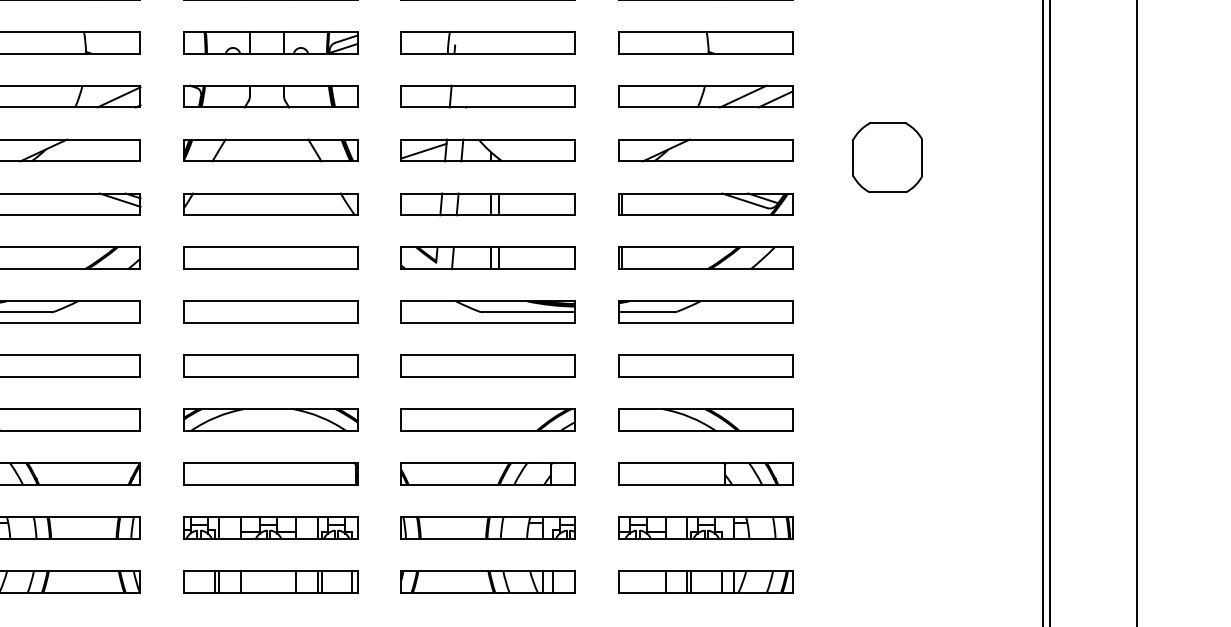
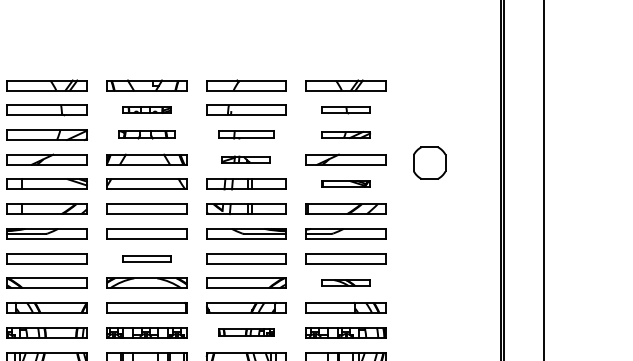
part: (270, 41) -> (146, 109), size x0.6
part: (704, 43) -> (345, 110), size x0.6
part: (270, 95) -> (146, 134), size x0.7
part: (488, 95) -> (246, 134), size x0.7
part: (704, 95) -> (345, 134), size x0.6
part: (486, 150) -> (245, 159), size x0.6
part: (704, 202) -> (345, 183), size x0.6
part: (270, 365) -> (146, 258), size x0.6
part: (704, 418) -> (345, 282), size x0.6
part: (488, 527) -> (246, 332), size x0.7

